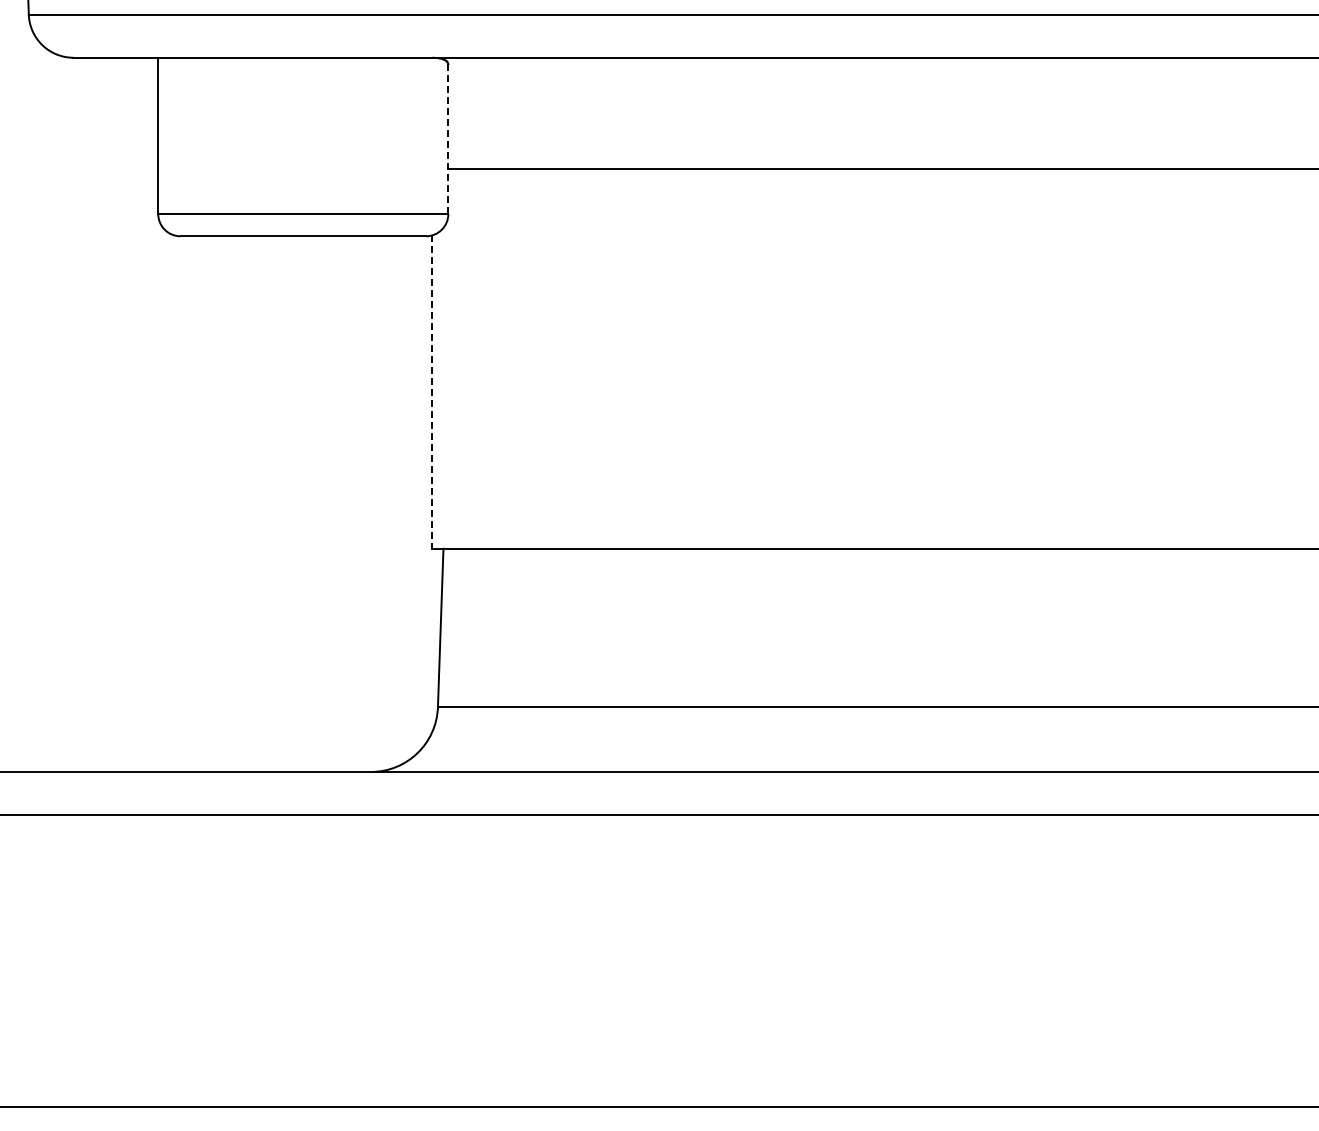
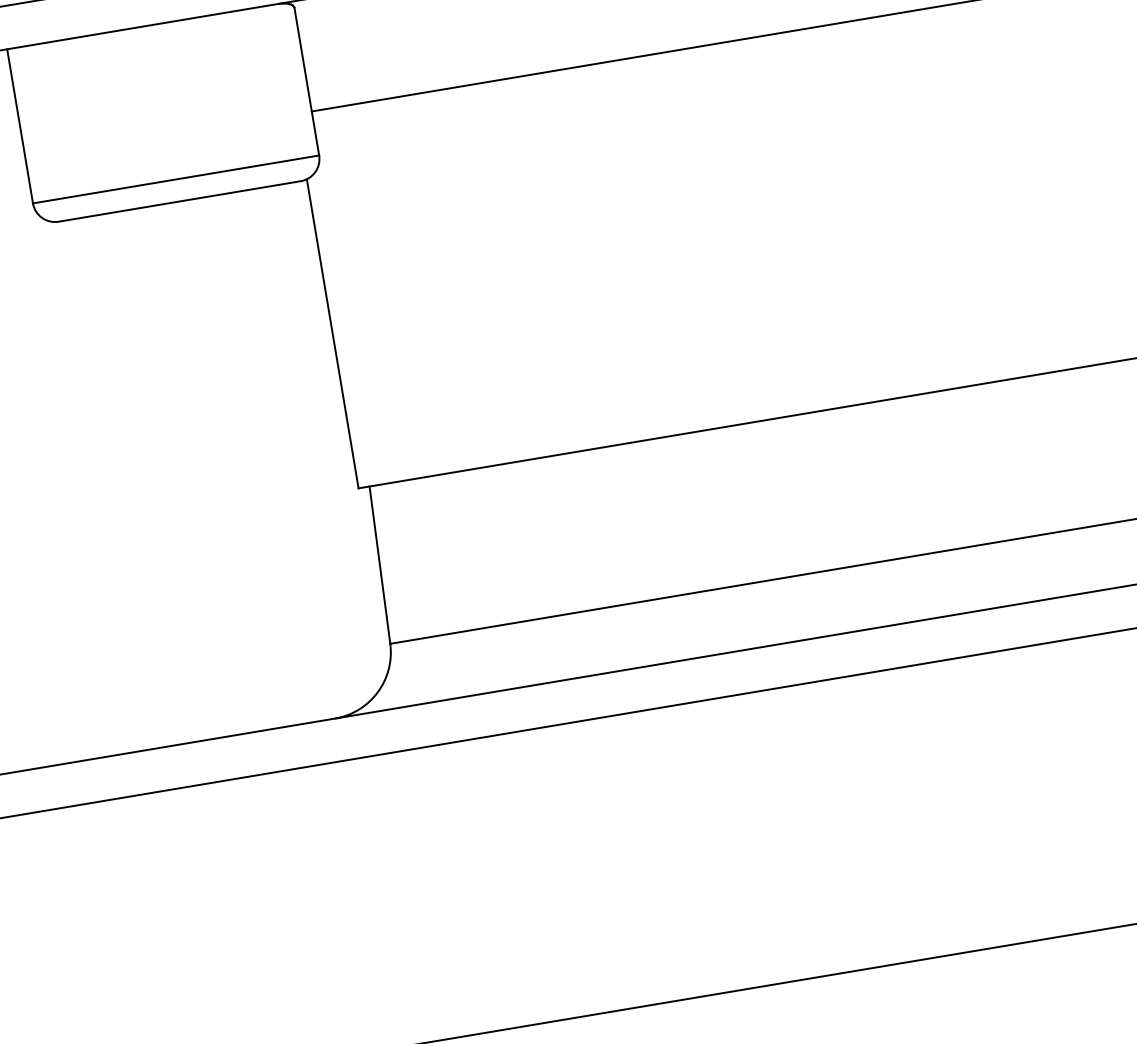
line: (448, 139) -> (306, 82), dashed -> solid
line: (432, 392) -> (332, 334), dashed -> solid

